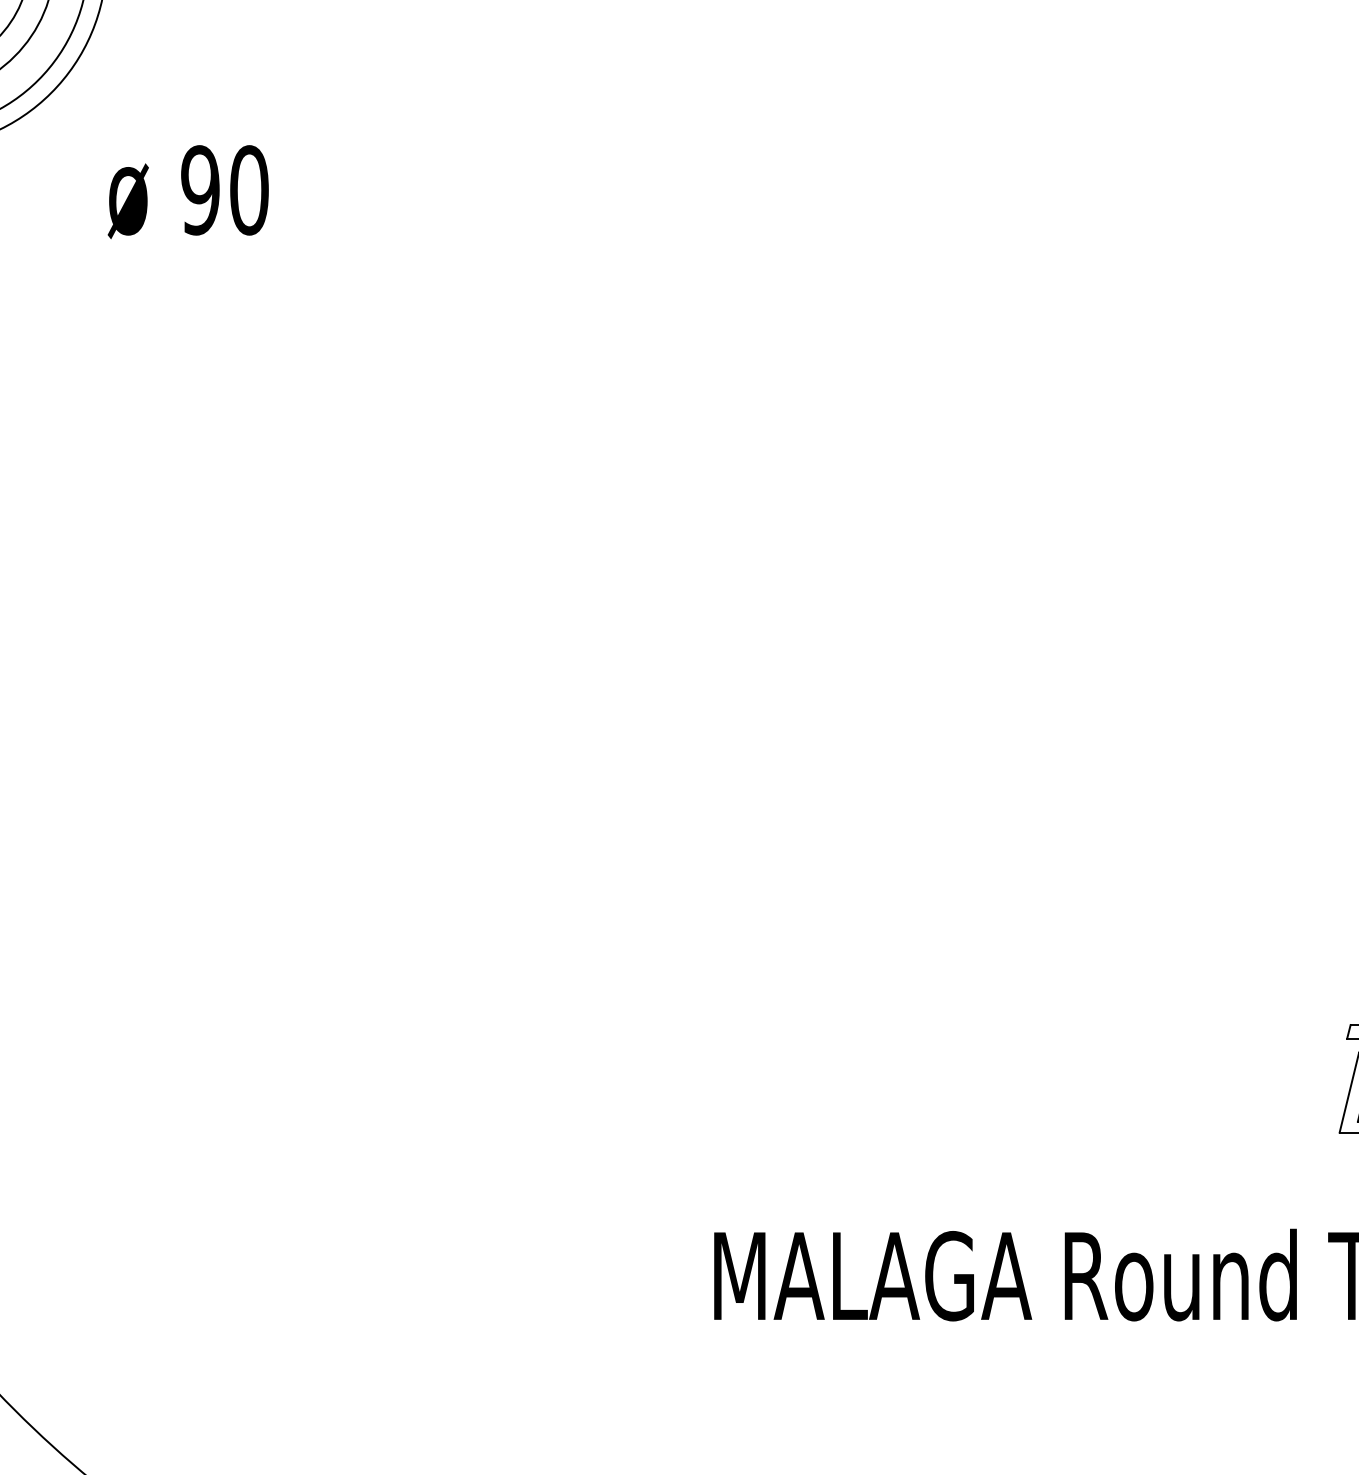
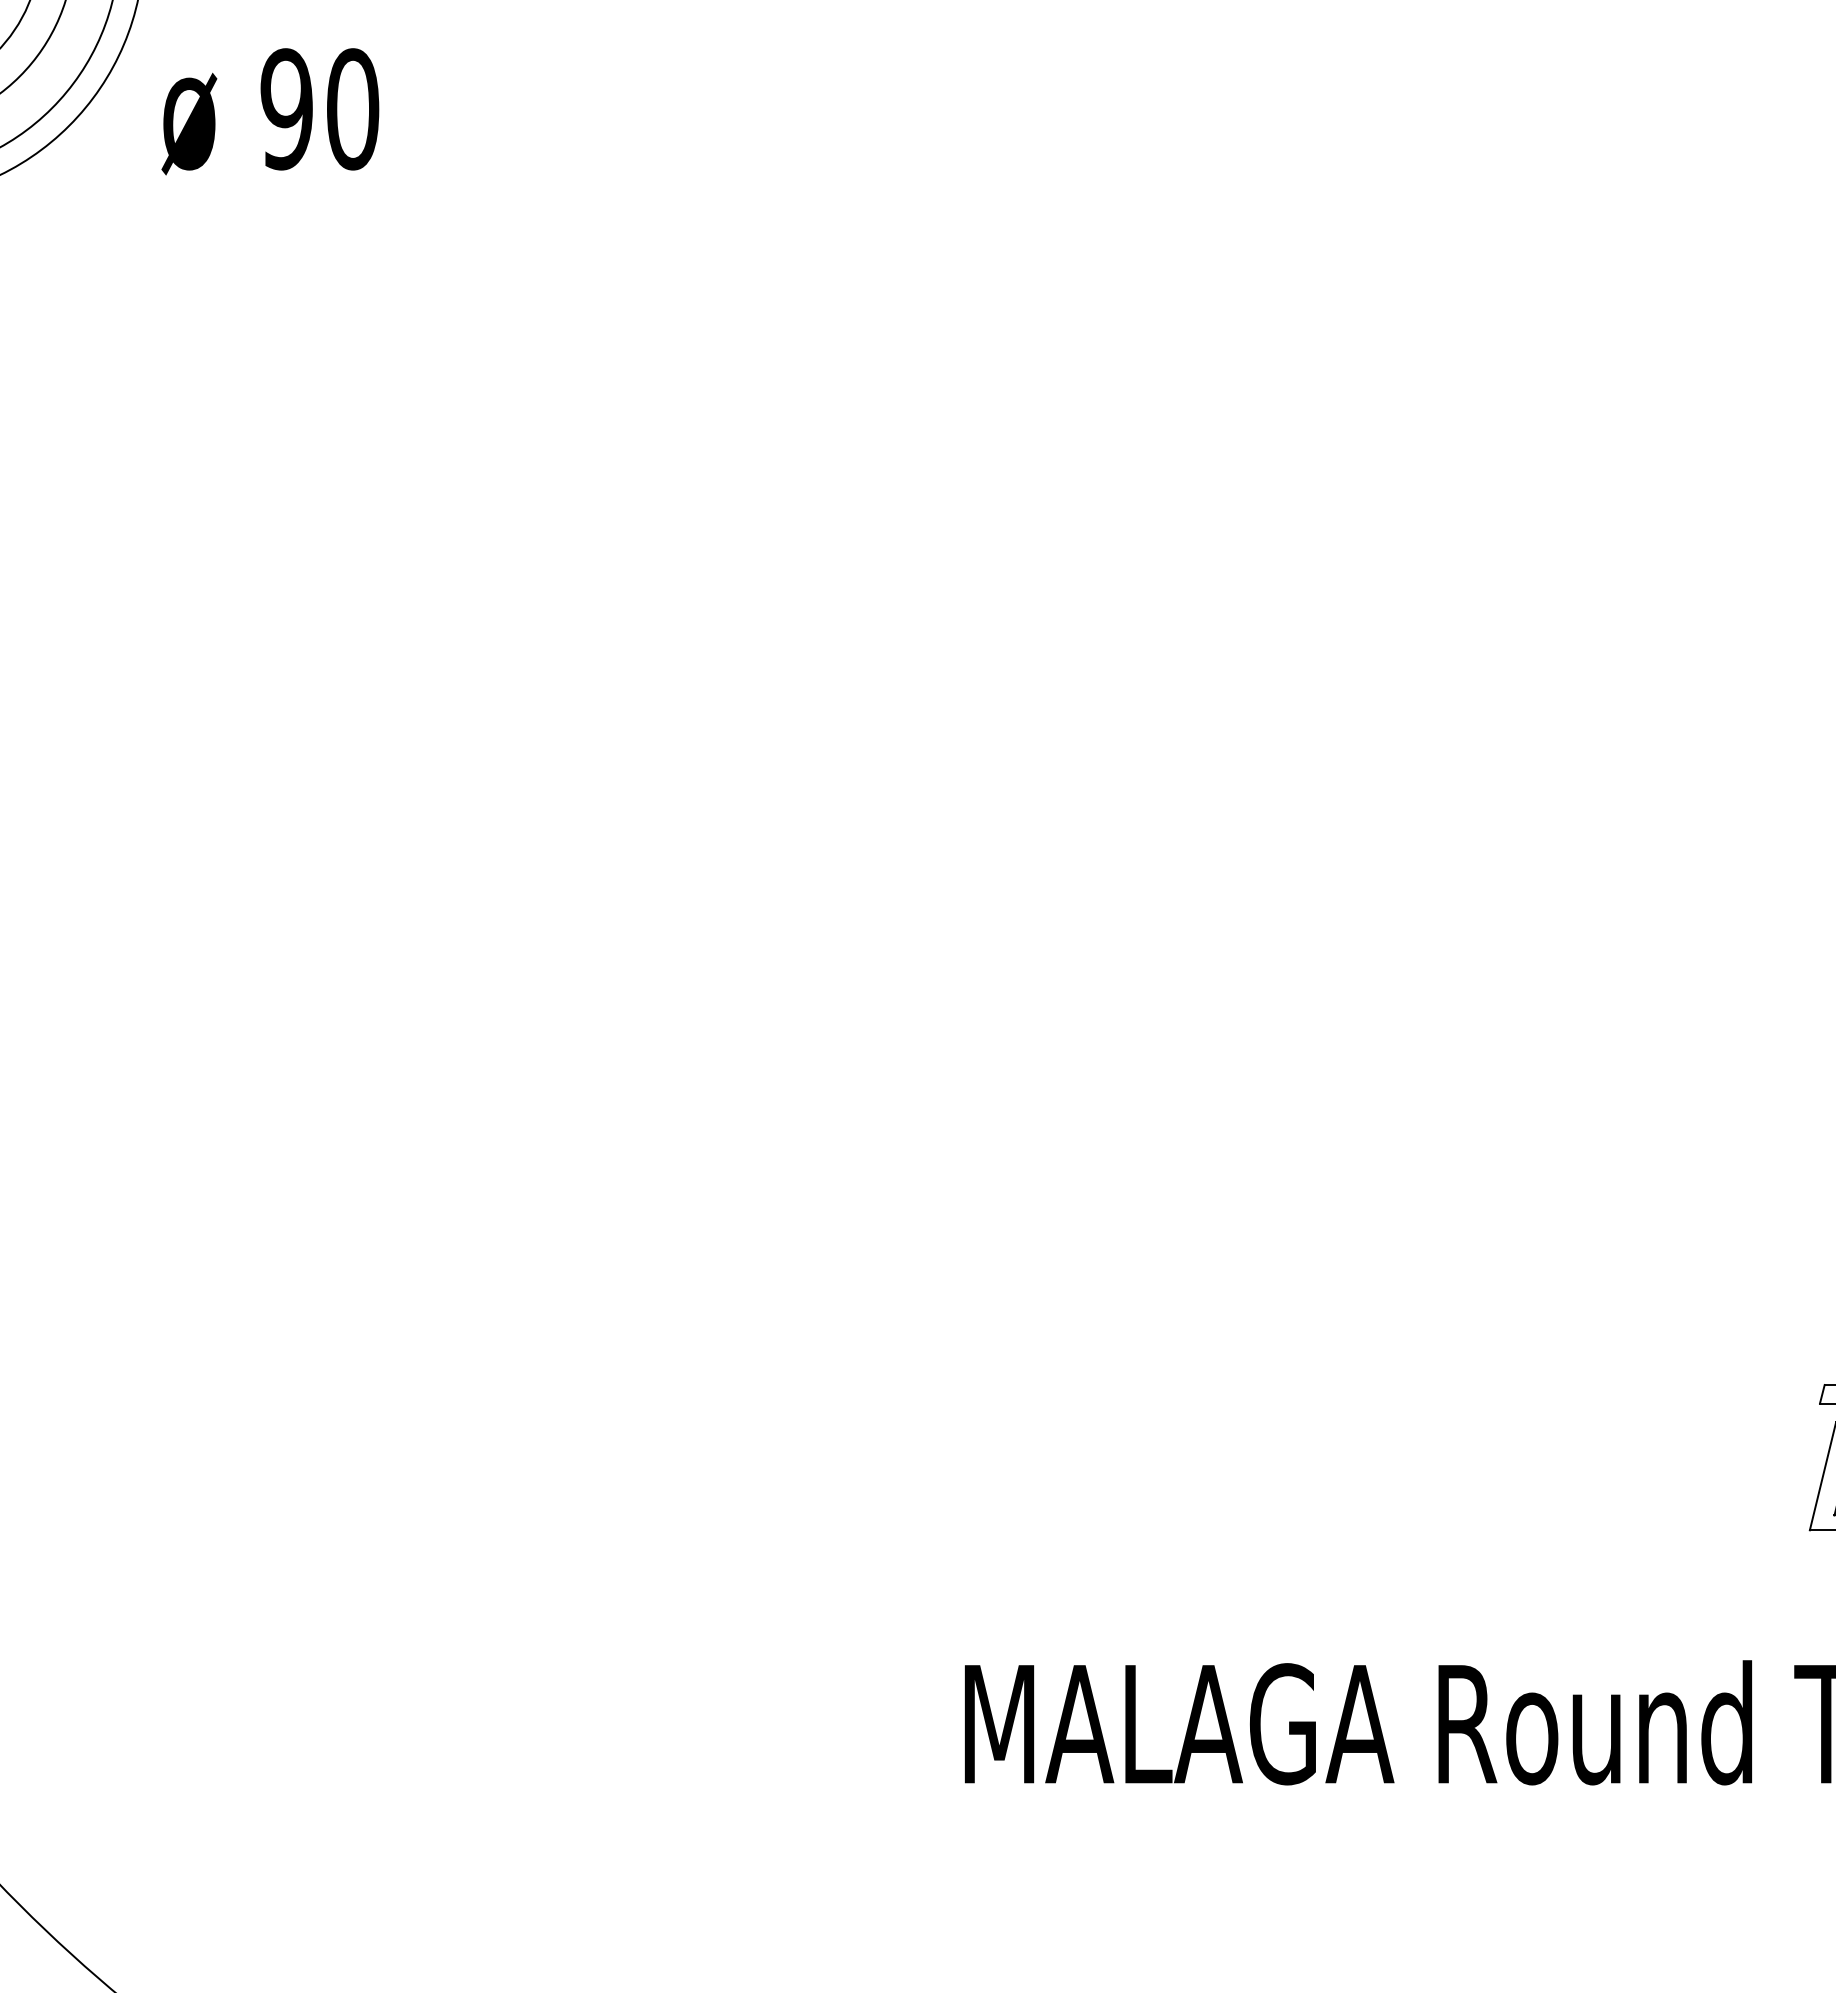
text: (188, 191) -> (270, 111), moved

